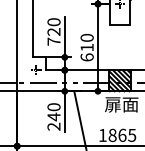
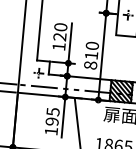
text: (53, 41) -> (58, 46), 720 -> 120
text: (86, 57) -> (89, 65), 610 -> 810
text: (53, 116) -> (51, 121), 240 -> 195

